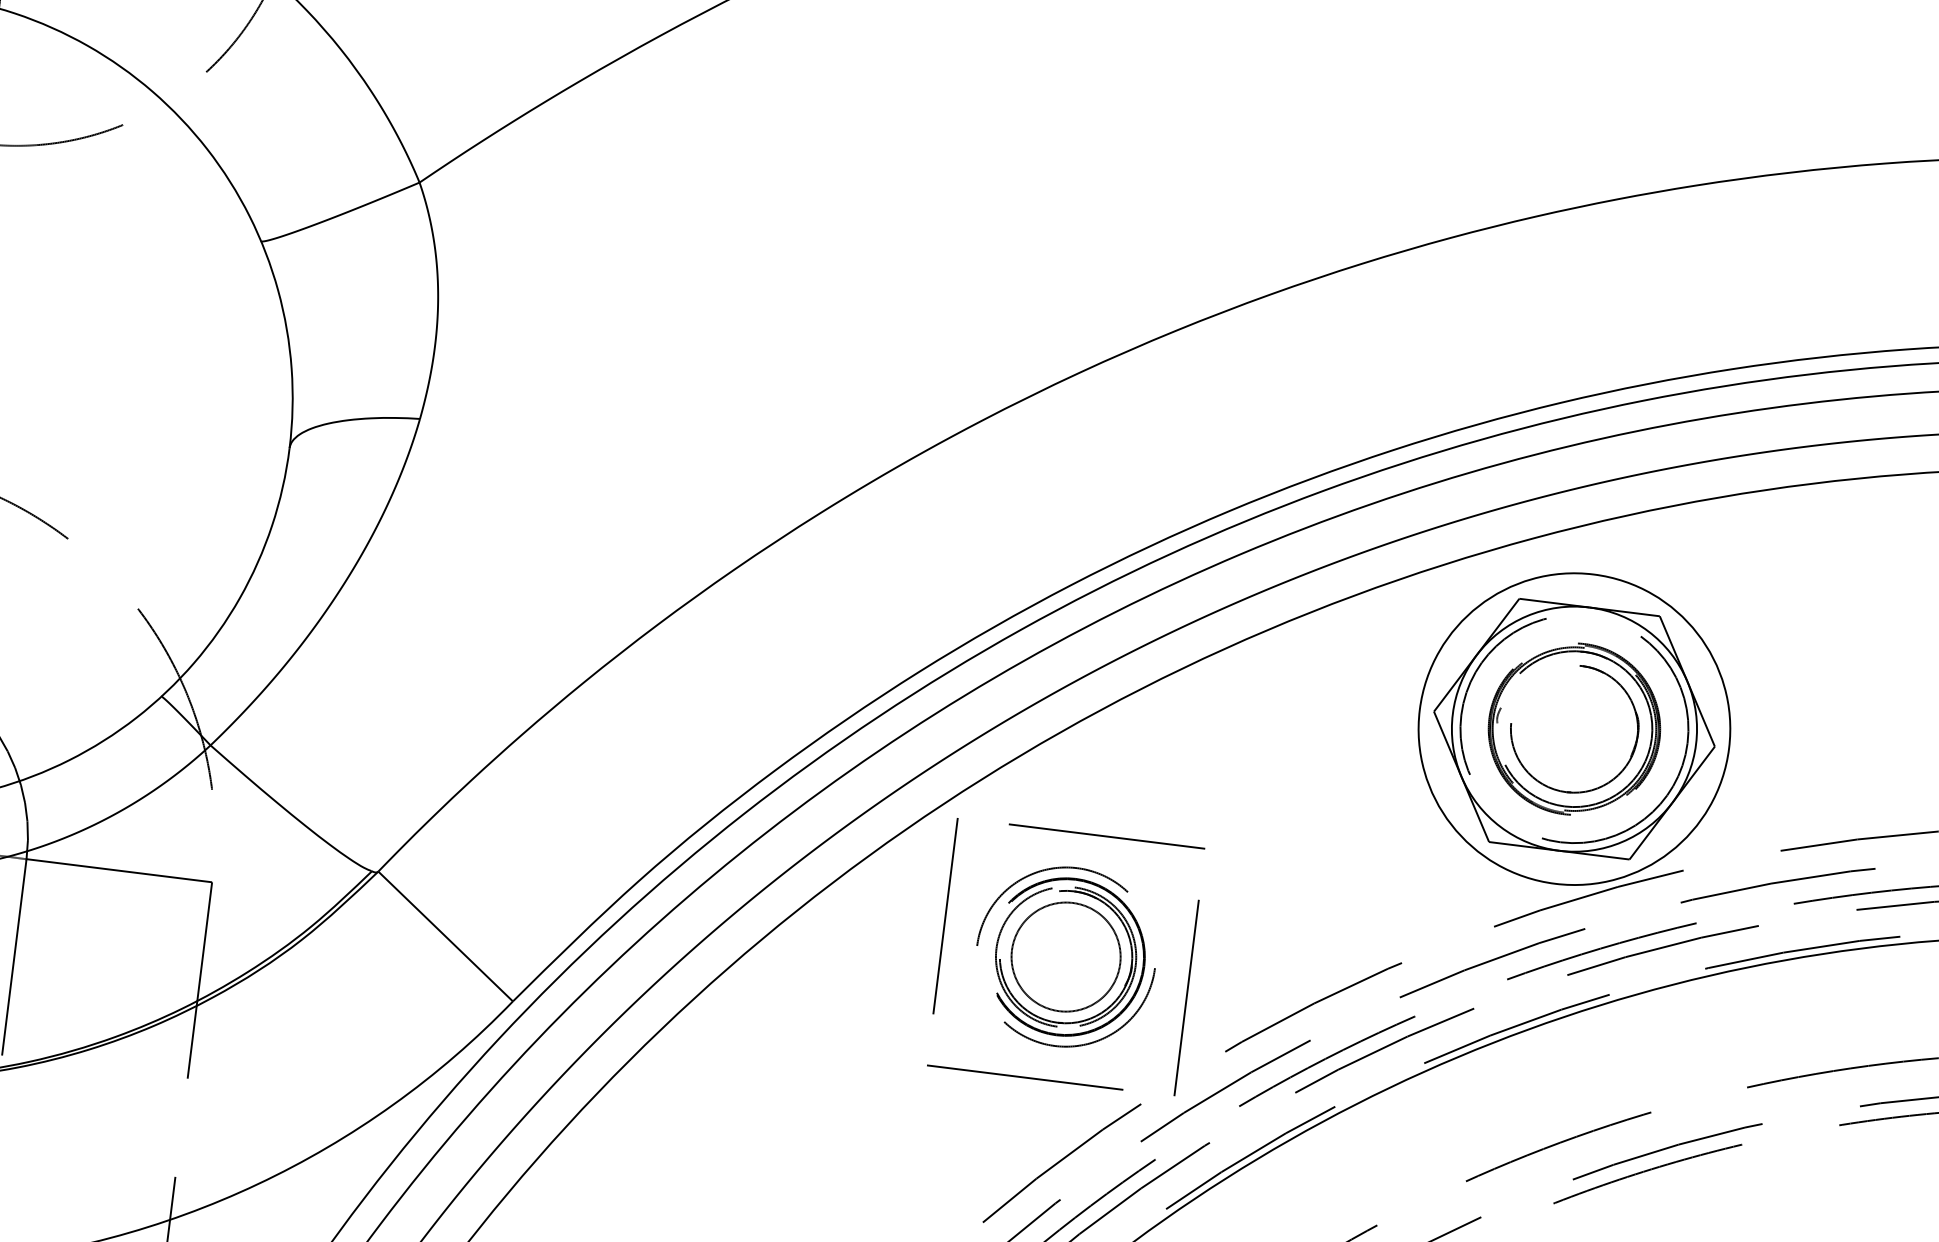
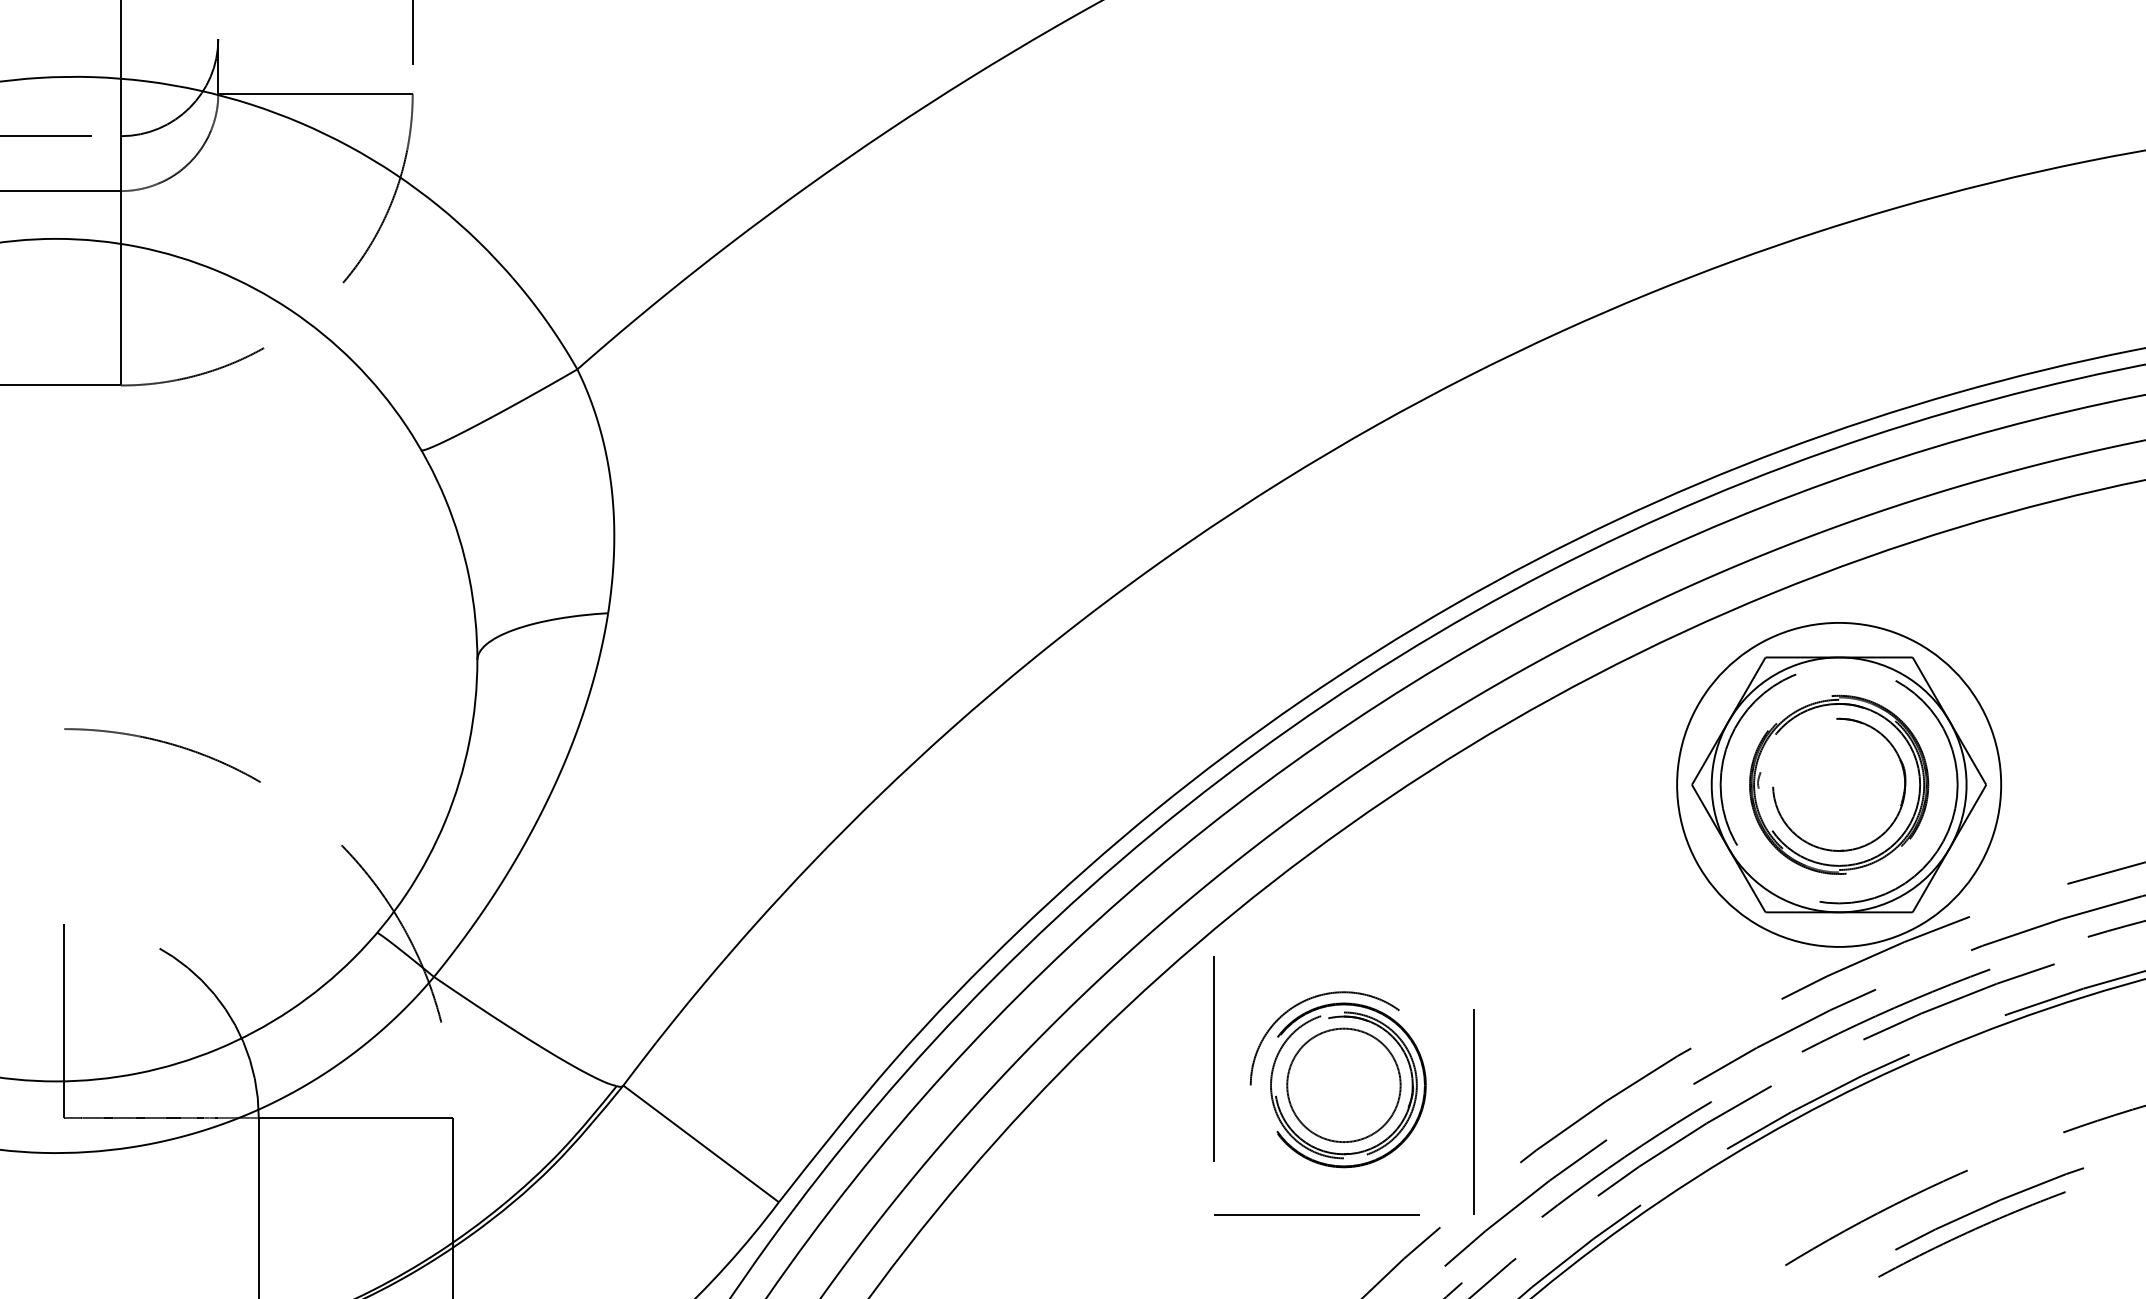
line: (1106, 836) -> (1370, 955), removed
curve: (1088, 1042) -> (1378, 1170), removed

